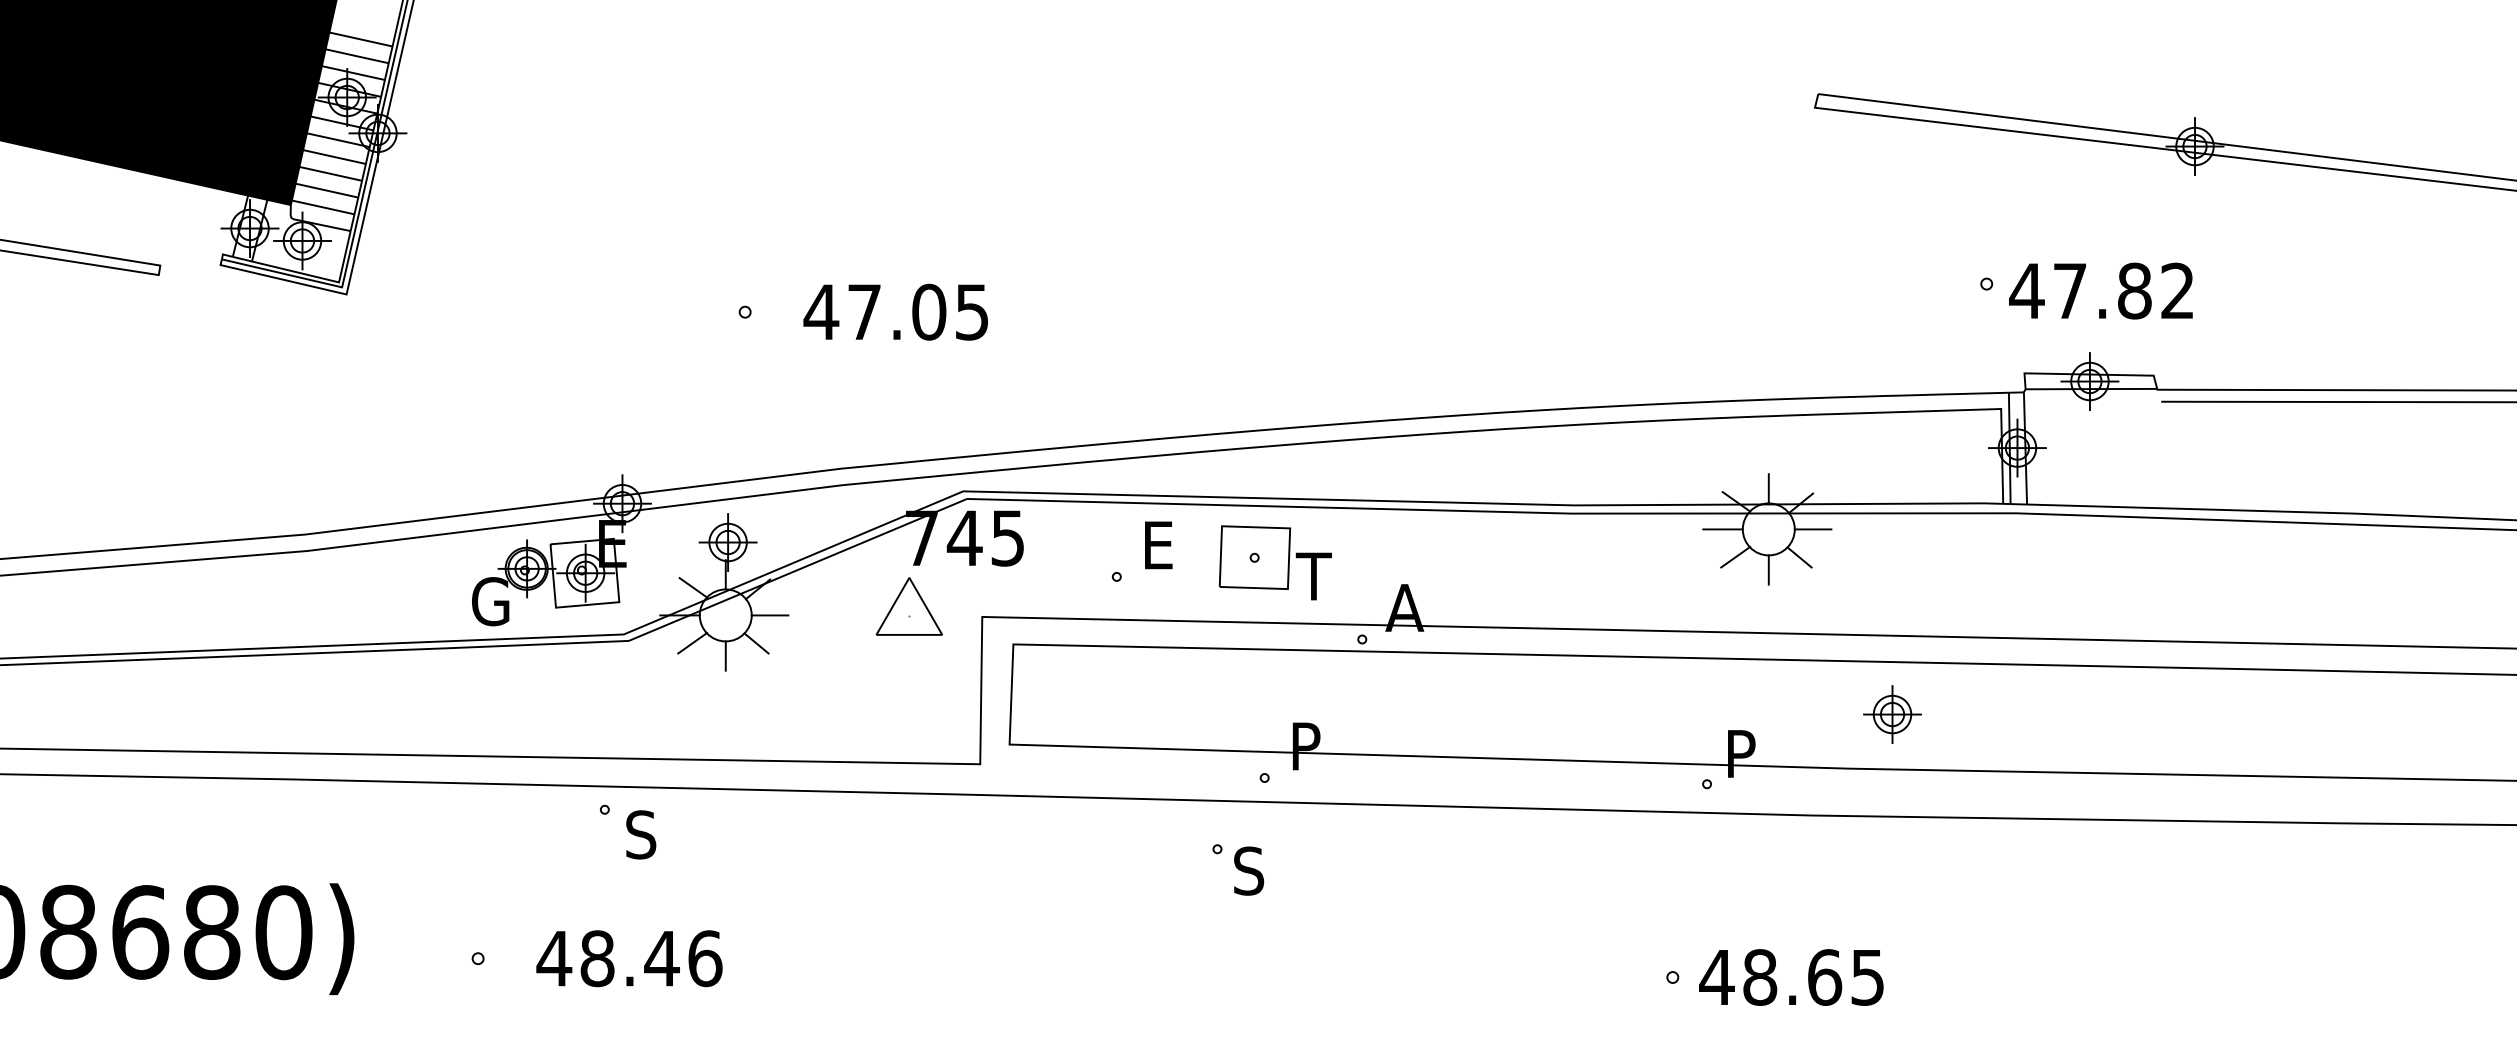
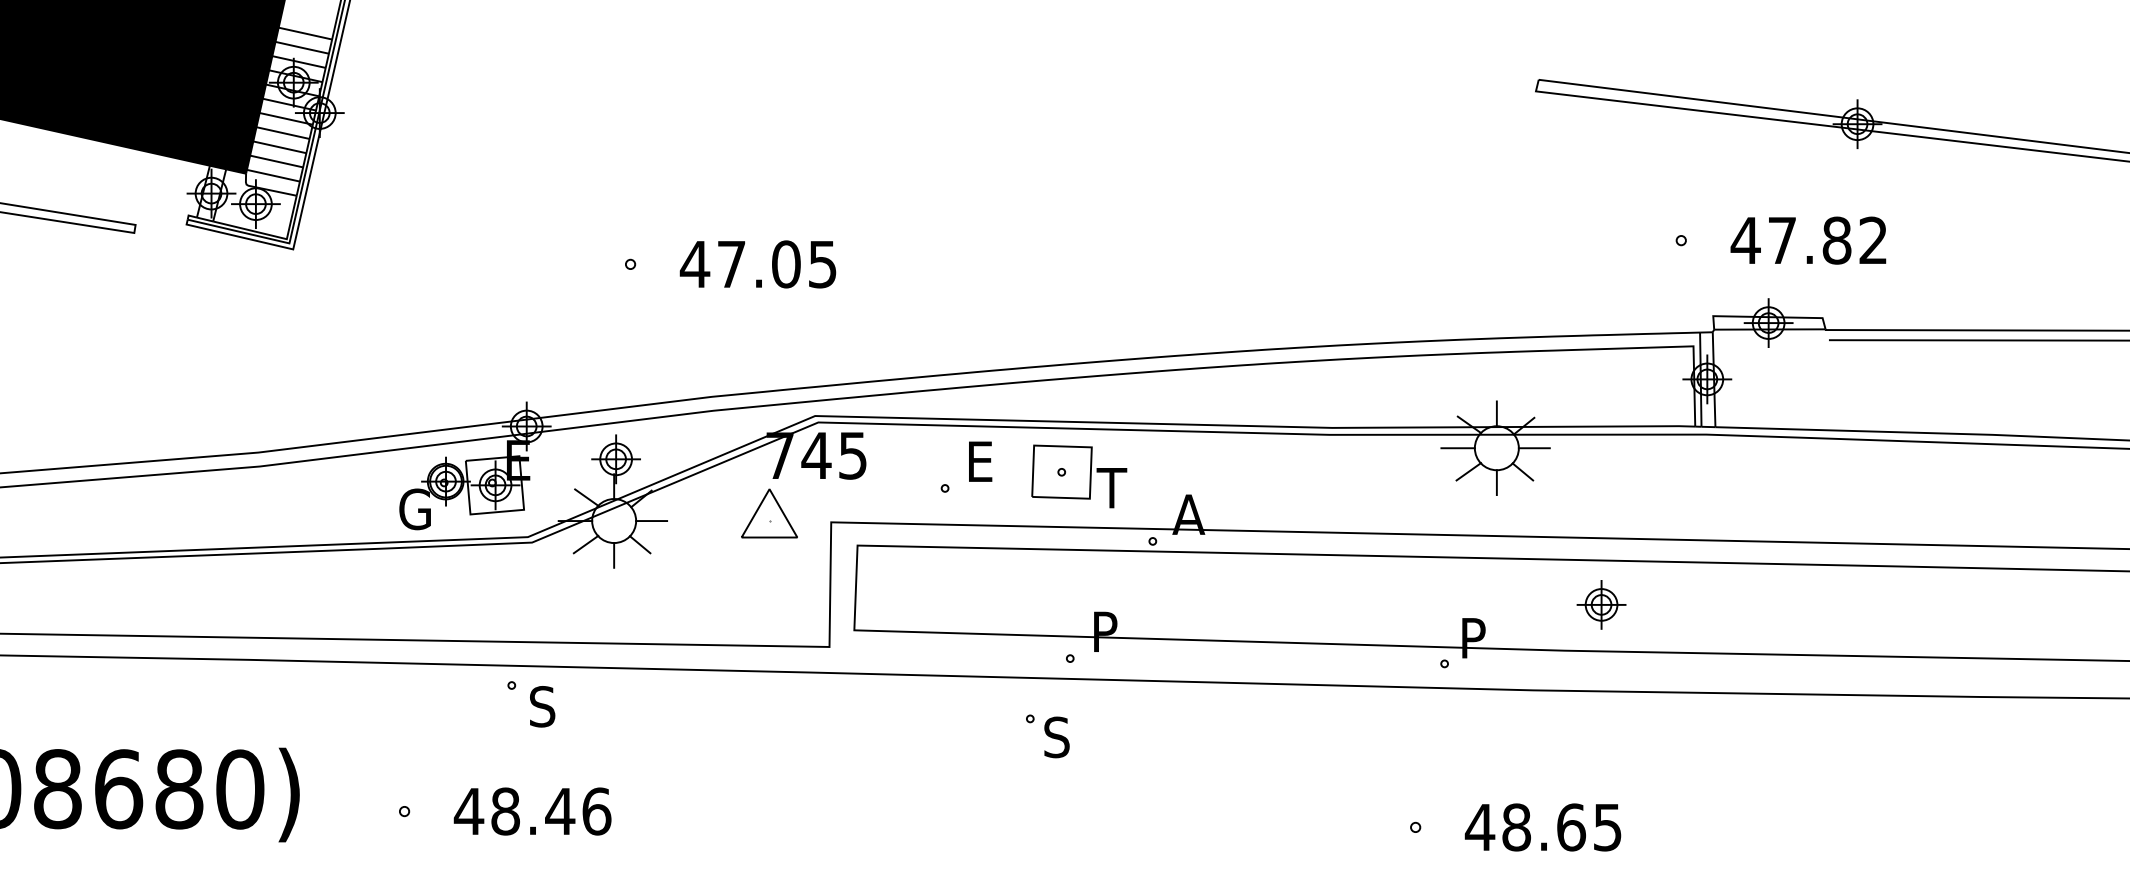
text: (2100, 290) -> (1808, 240), moved
text: (1791, 977) -> (1543, 827), moved

